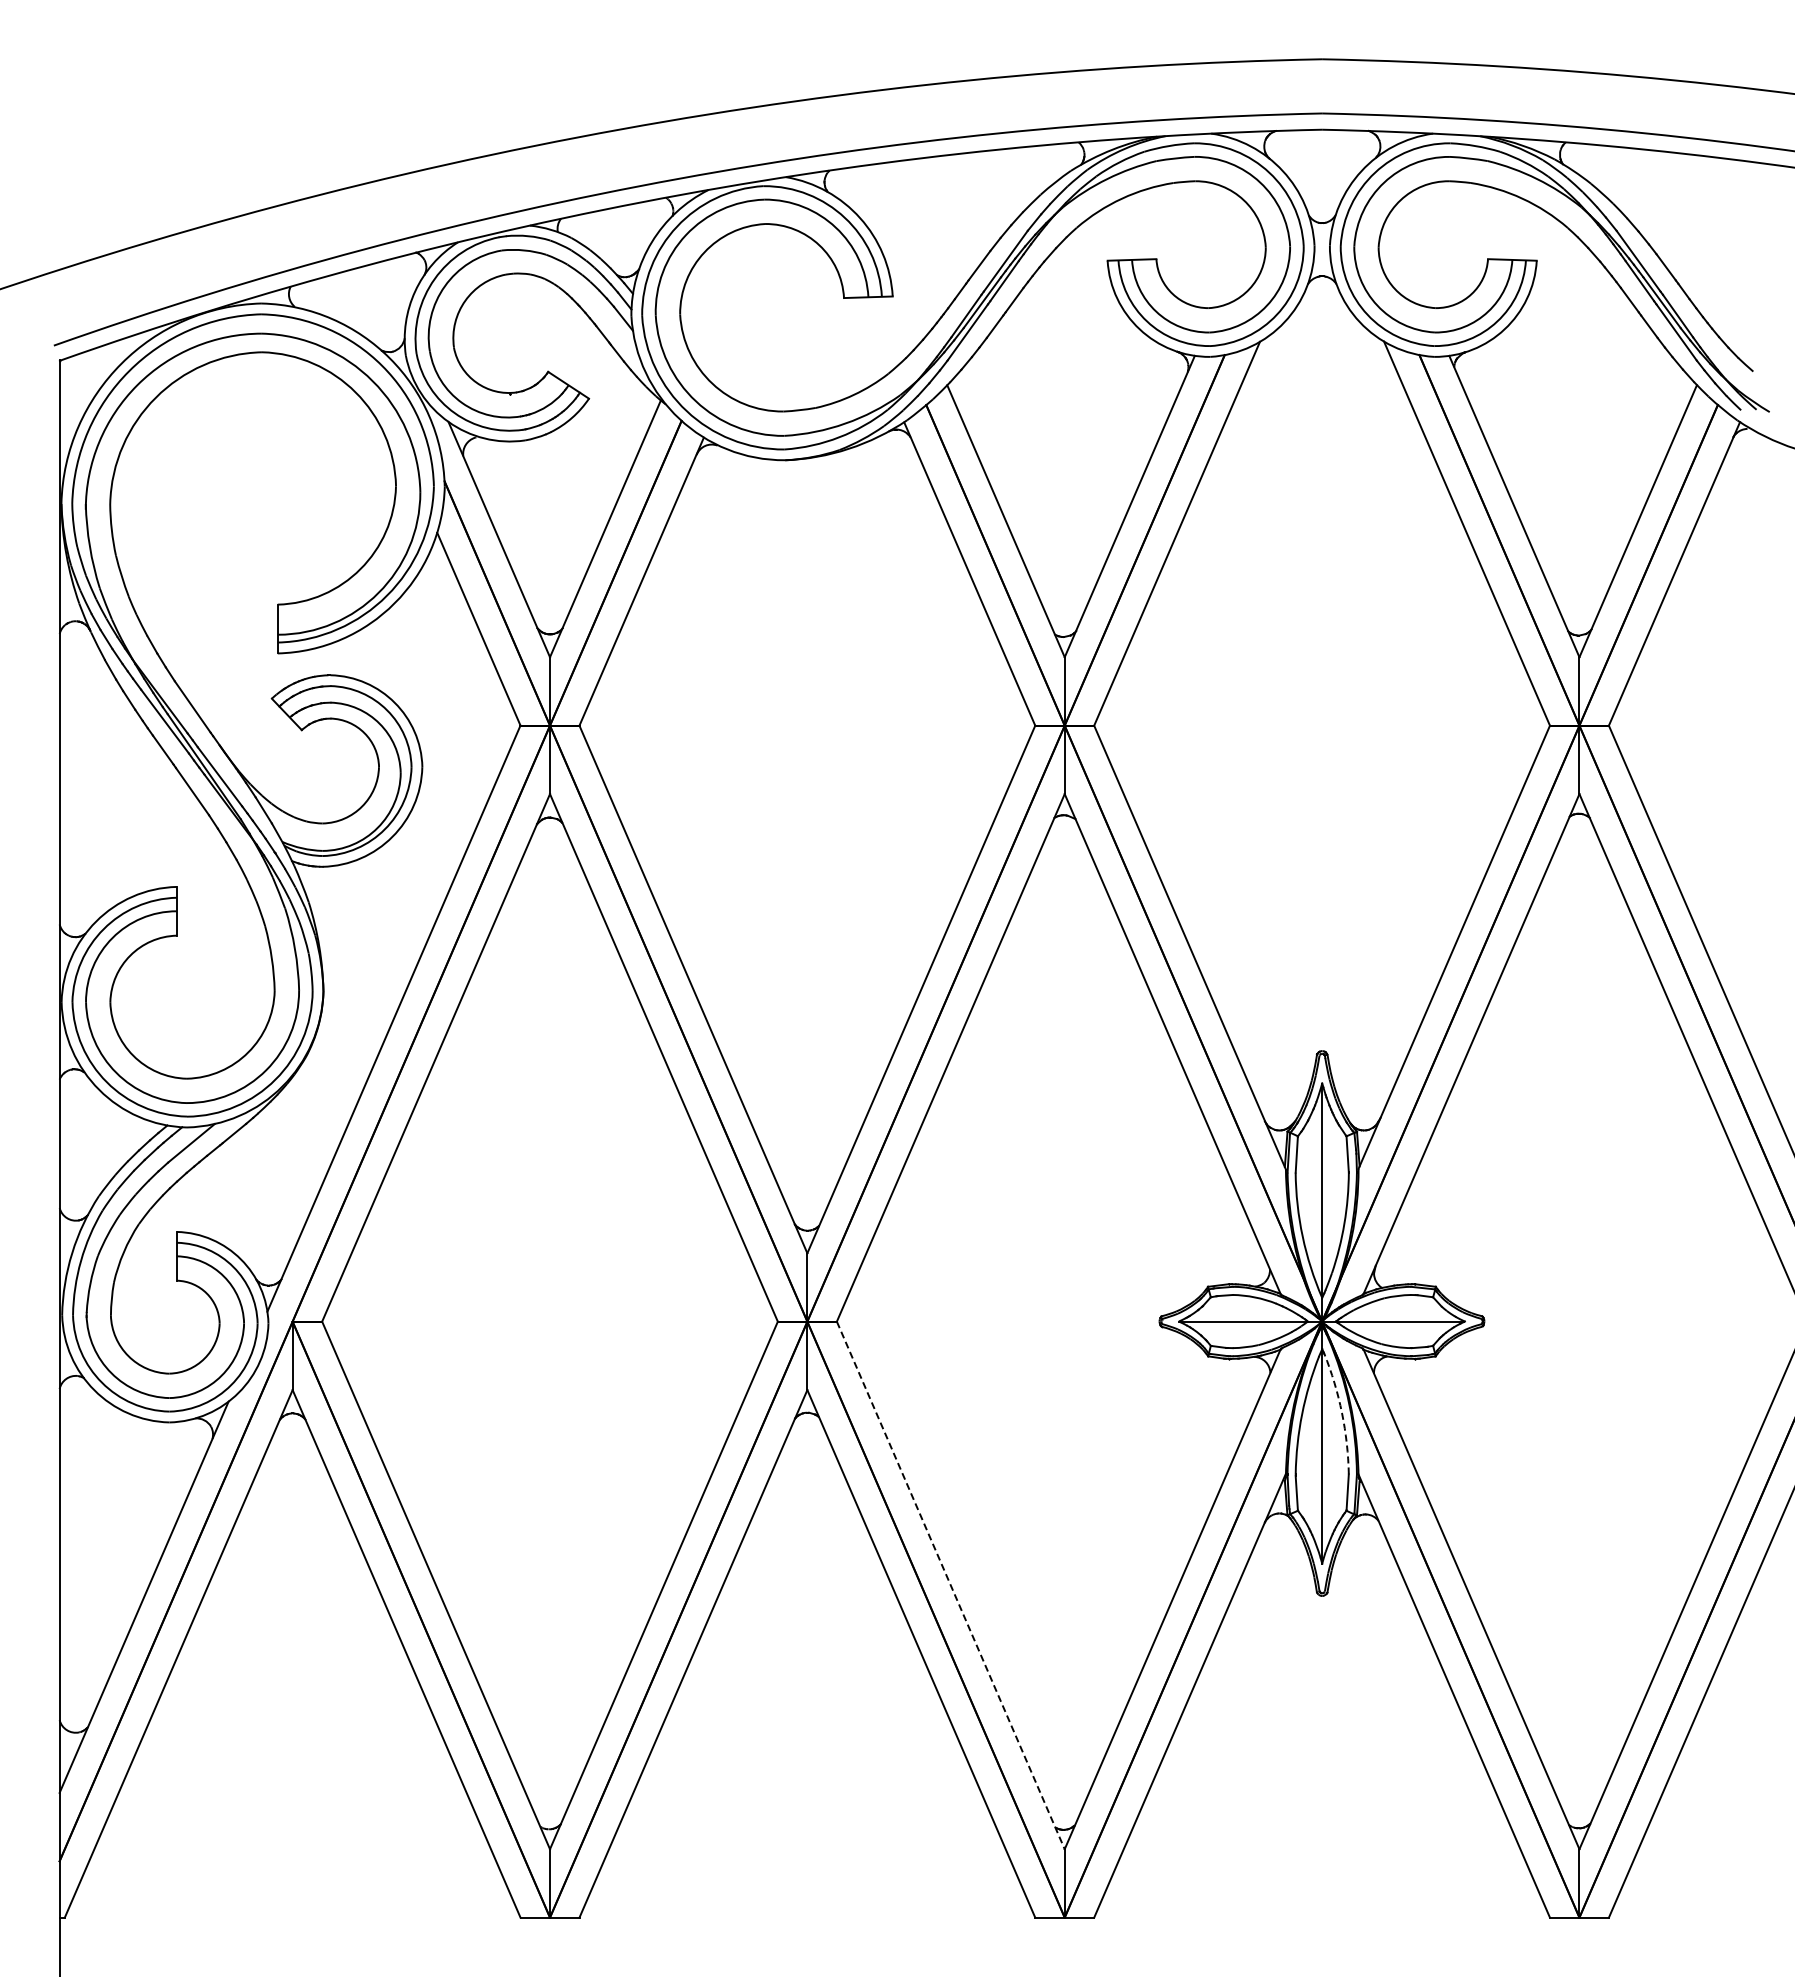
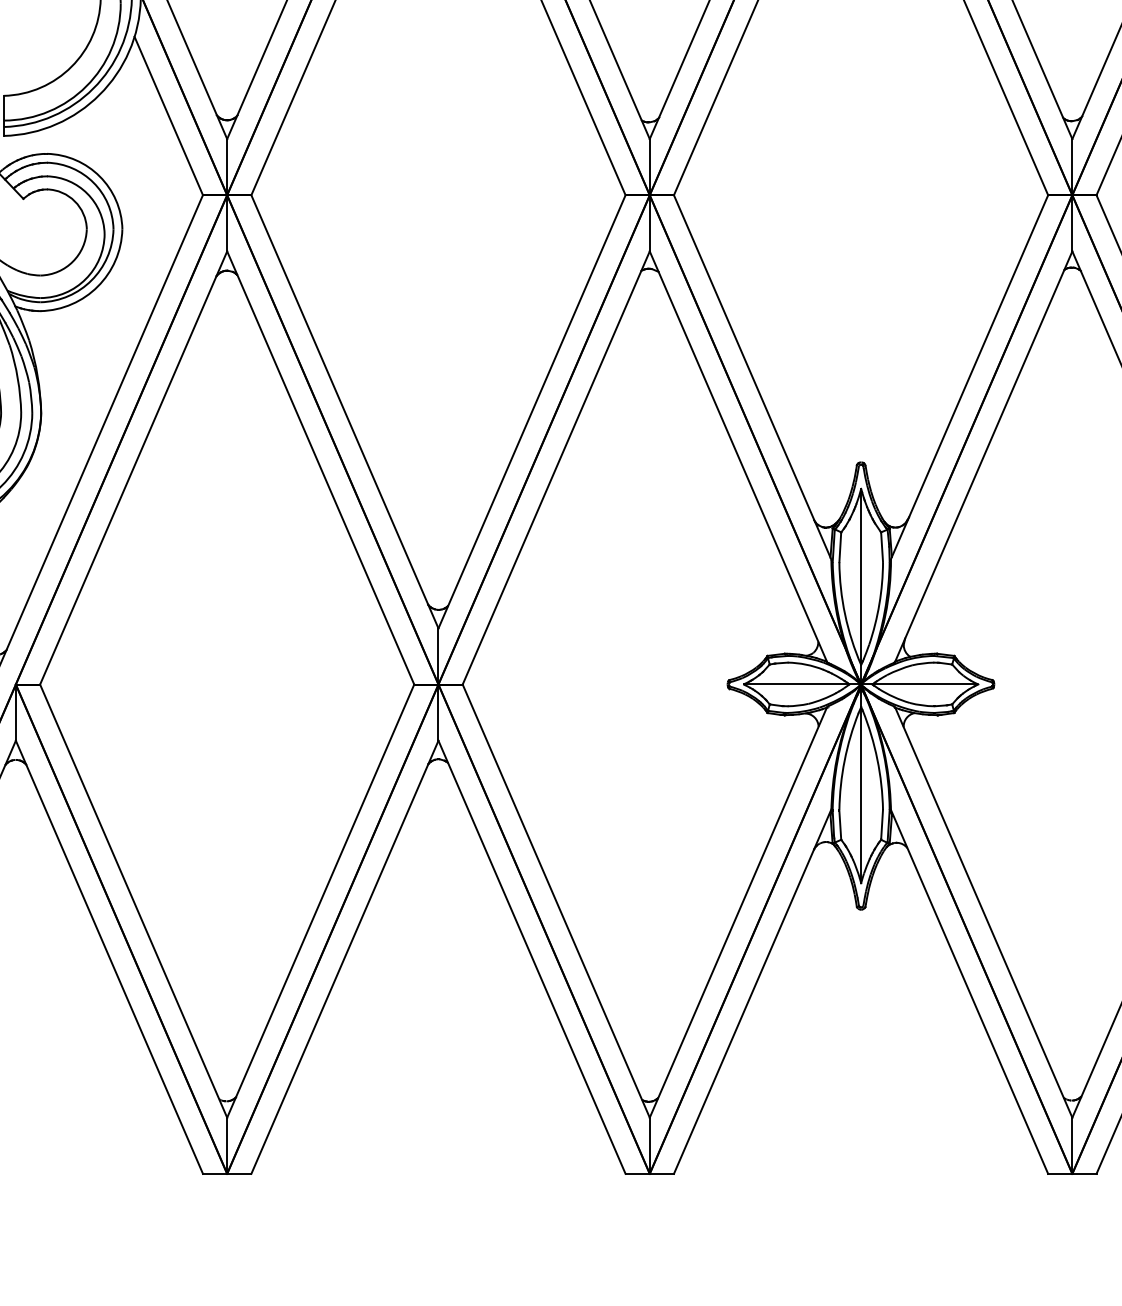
arc: (1342, 1413) -> (877, 759), dashed -> solid
line: (951, 1585) -> (556, 901), dashed -> solid

